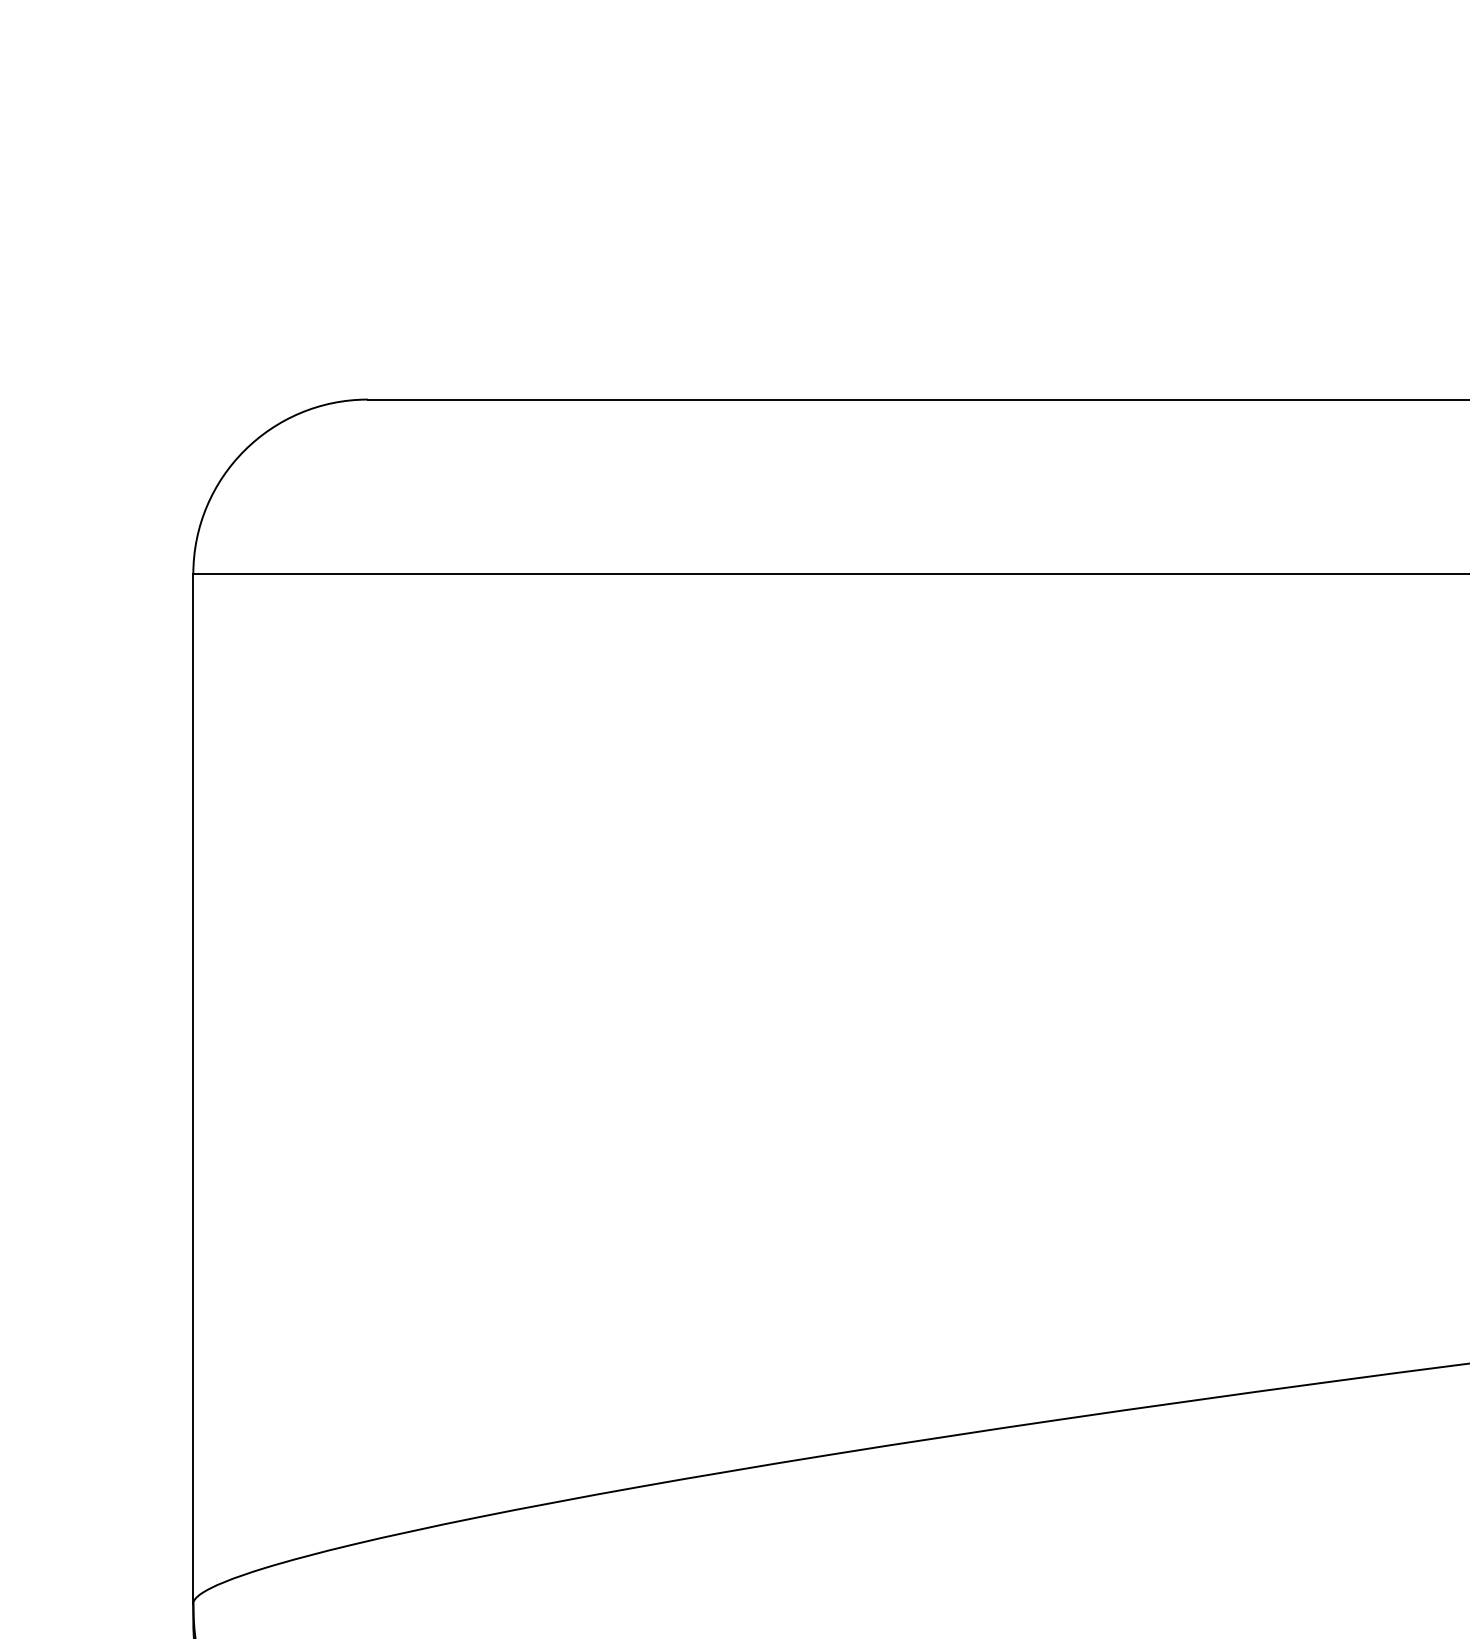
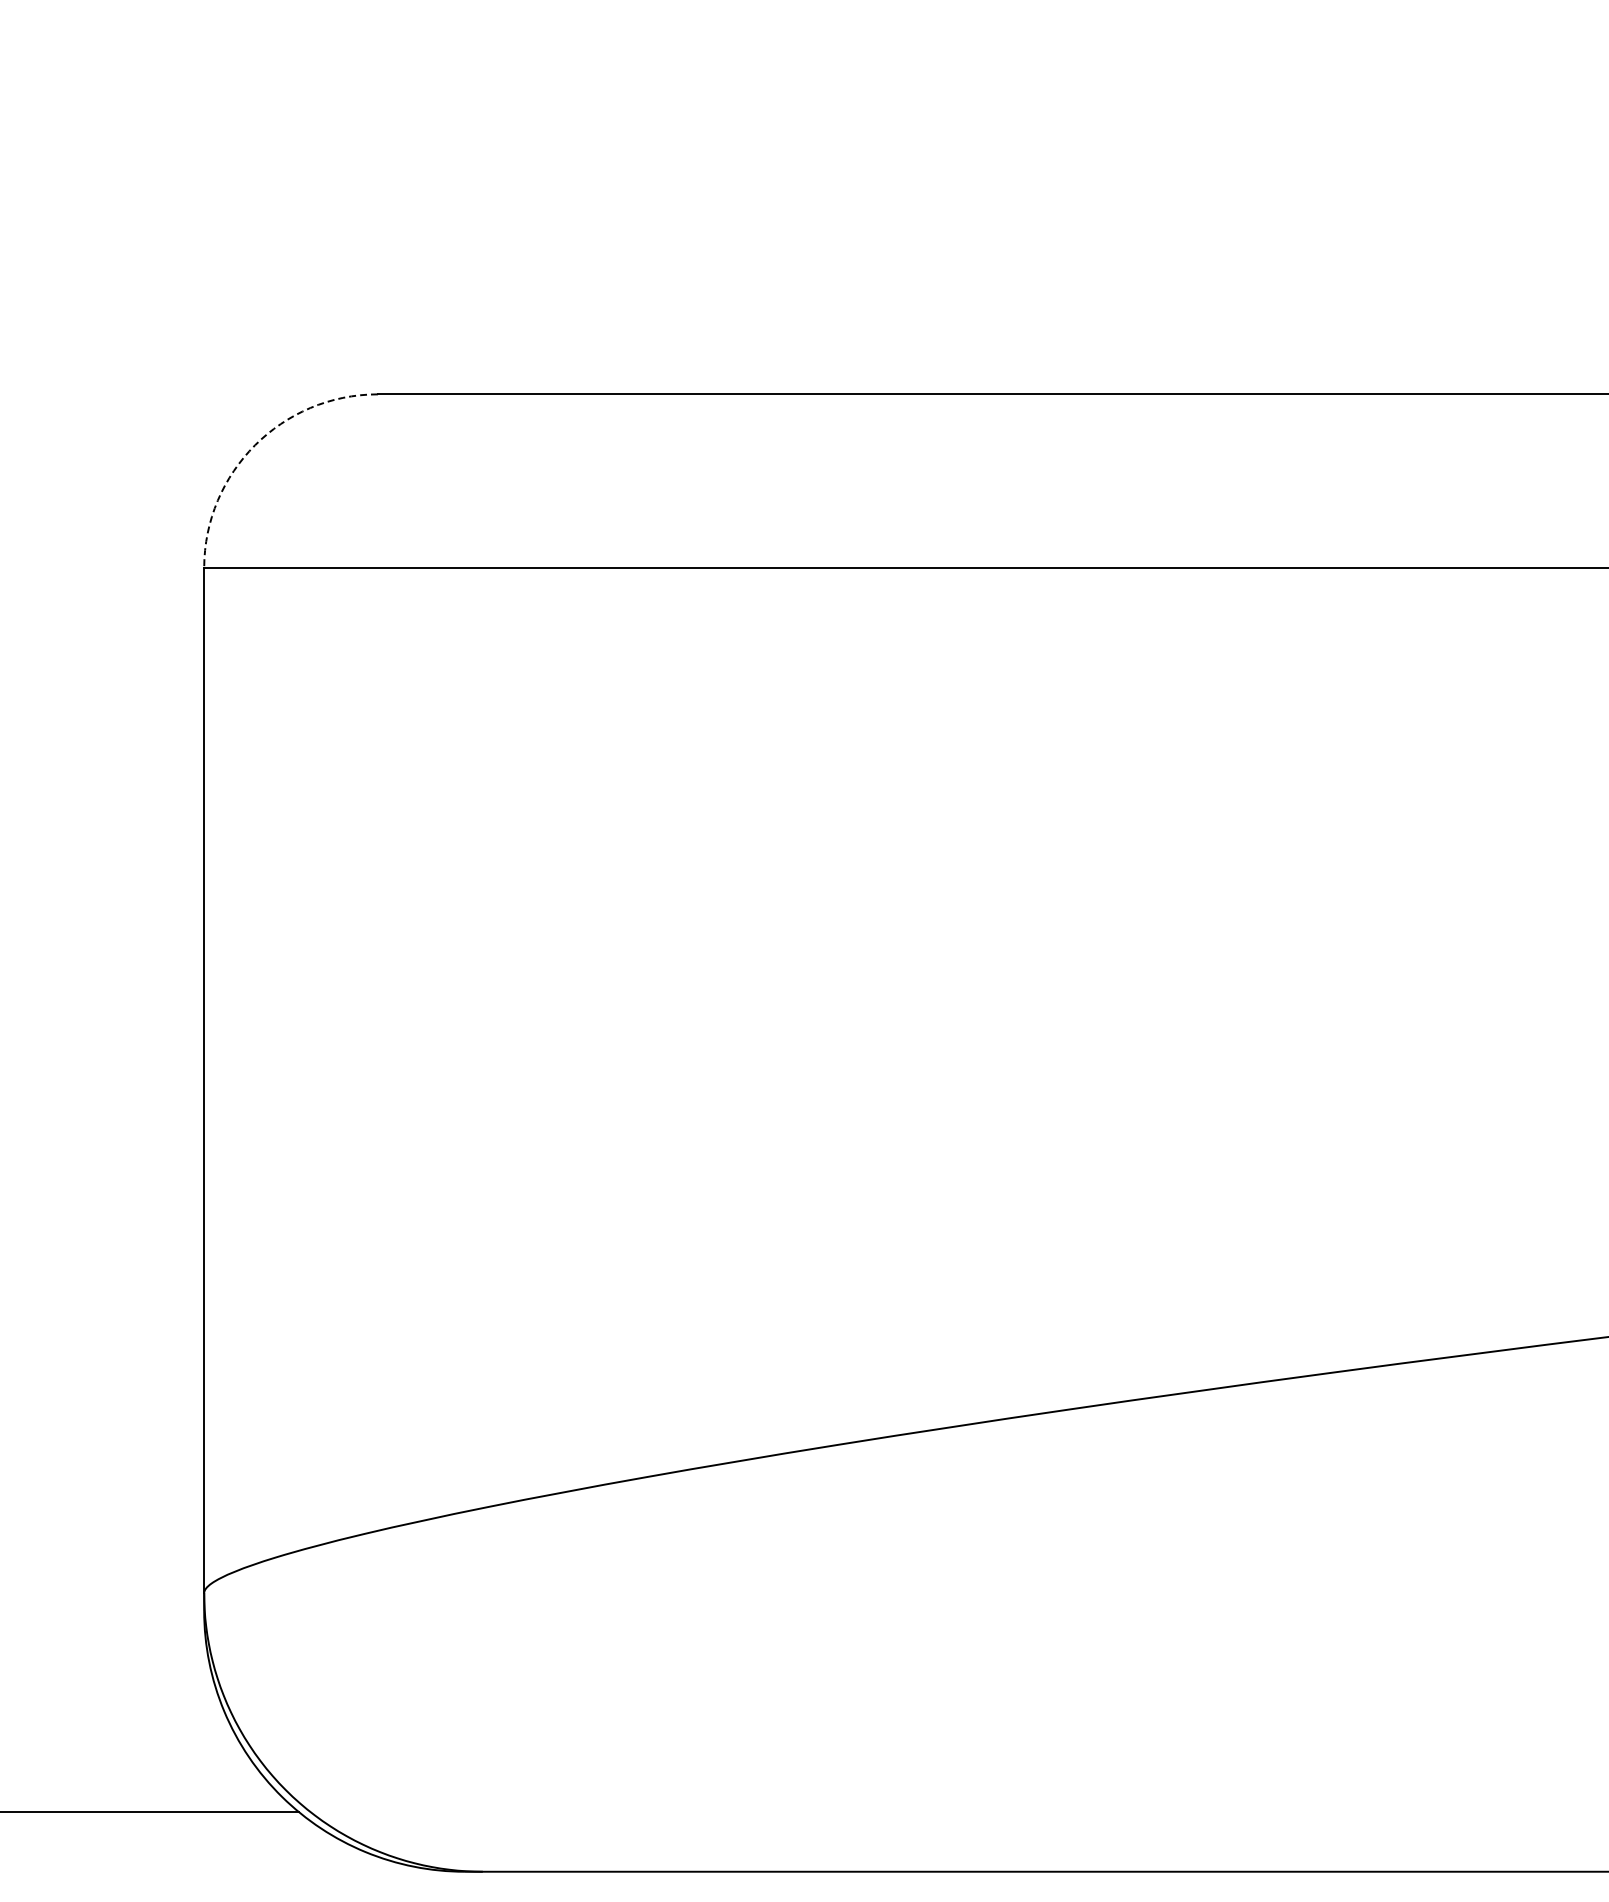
arc: (244, 450) -> (255, 445), solid -> dashed

